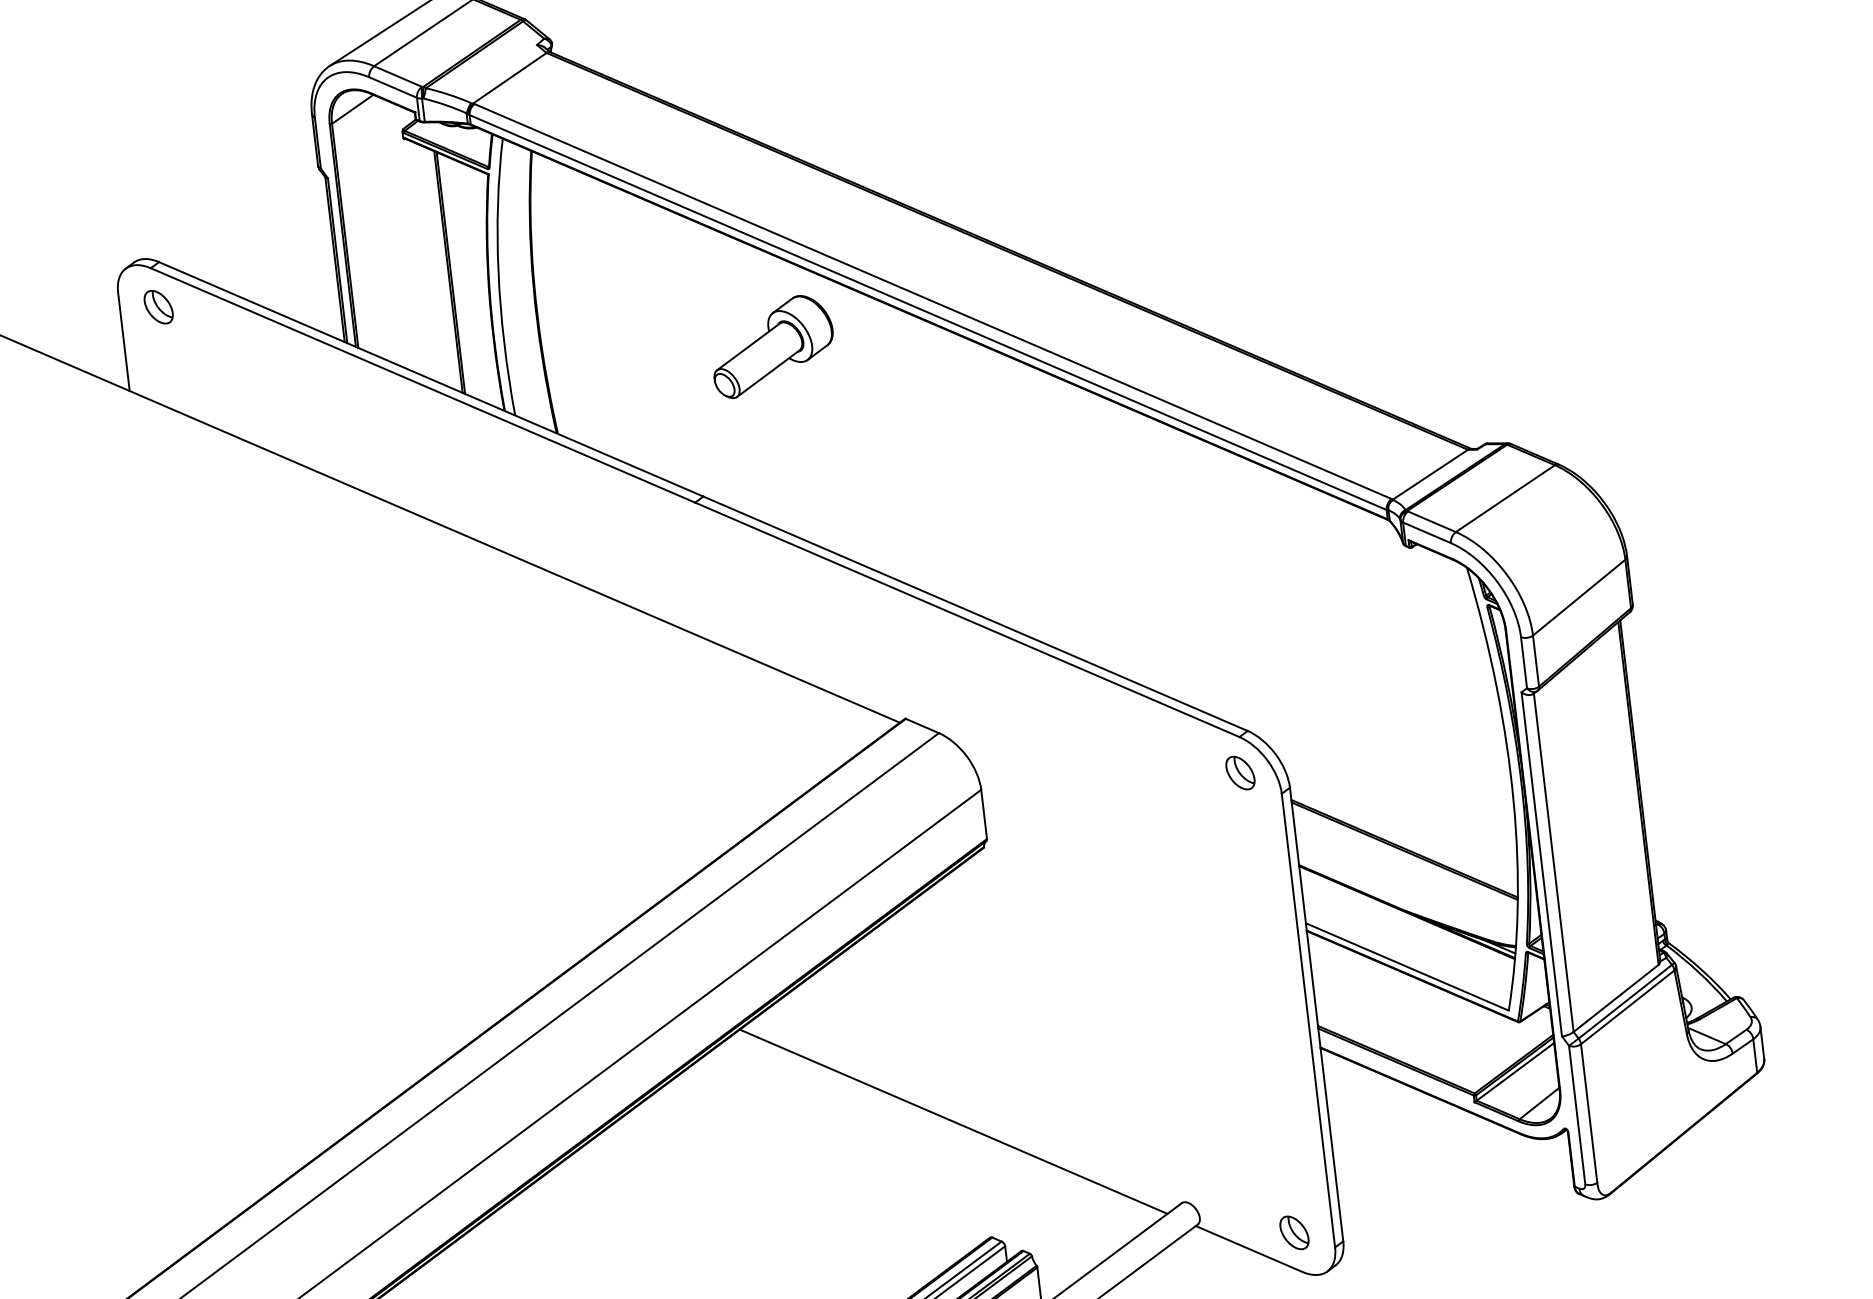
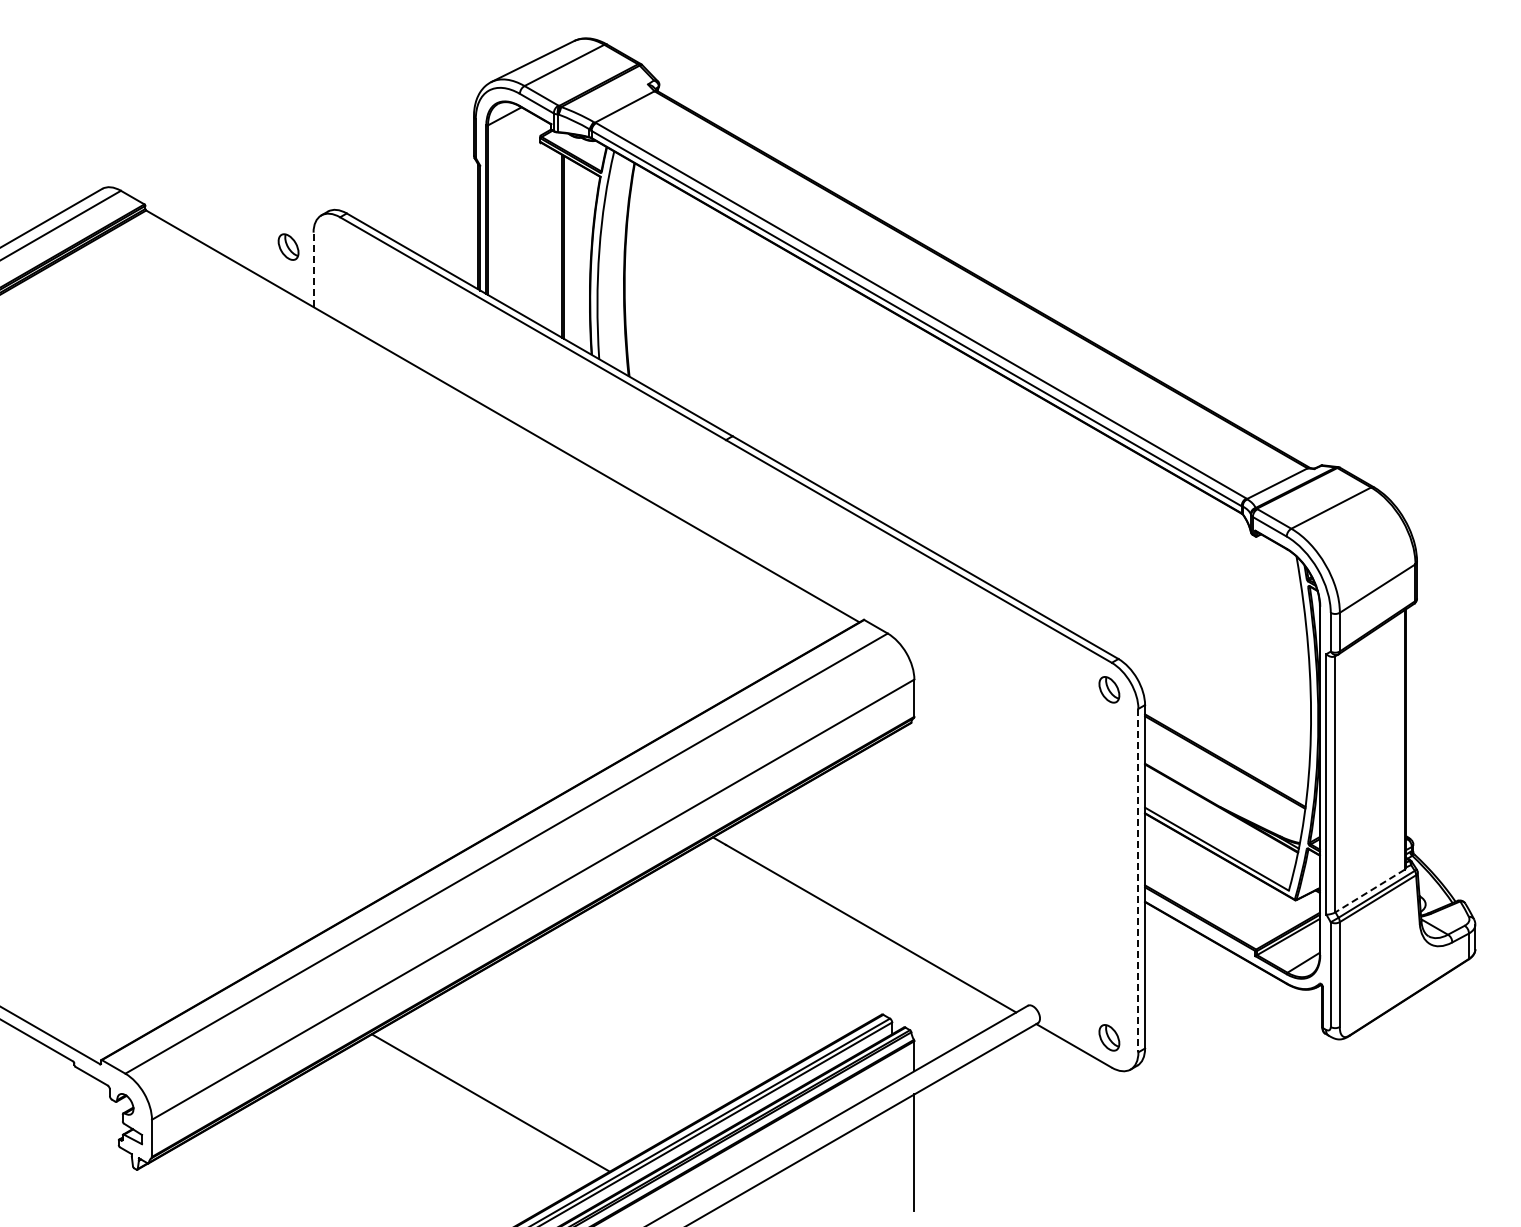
part: (158, 306) -> (288, 246), moved
line: (123, 341) -> (313, 269), solid -> dashed
part: (772, 346) -> (797, 330), removed
line: (1616, 999) -> (1370, 891), solid -> dashed
line: (1308, 1020) -> (1138, 880), solid -> dashed

